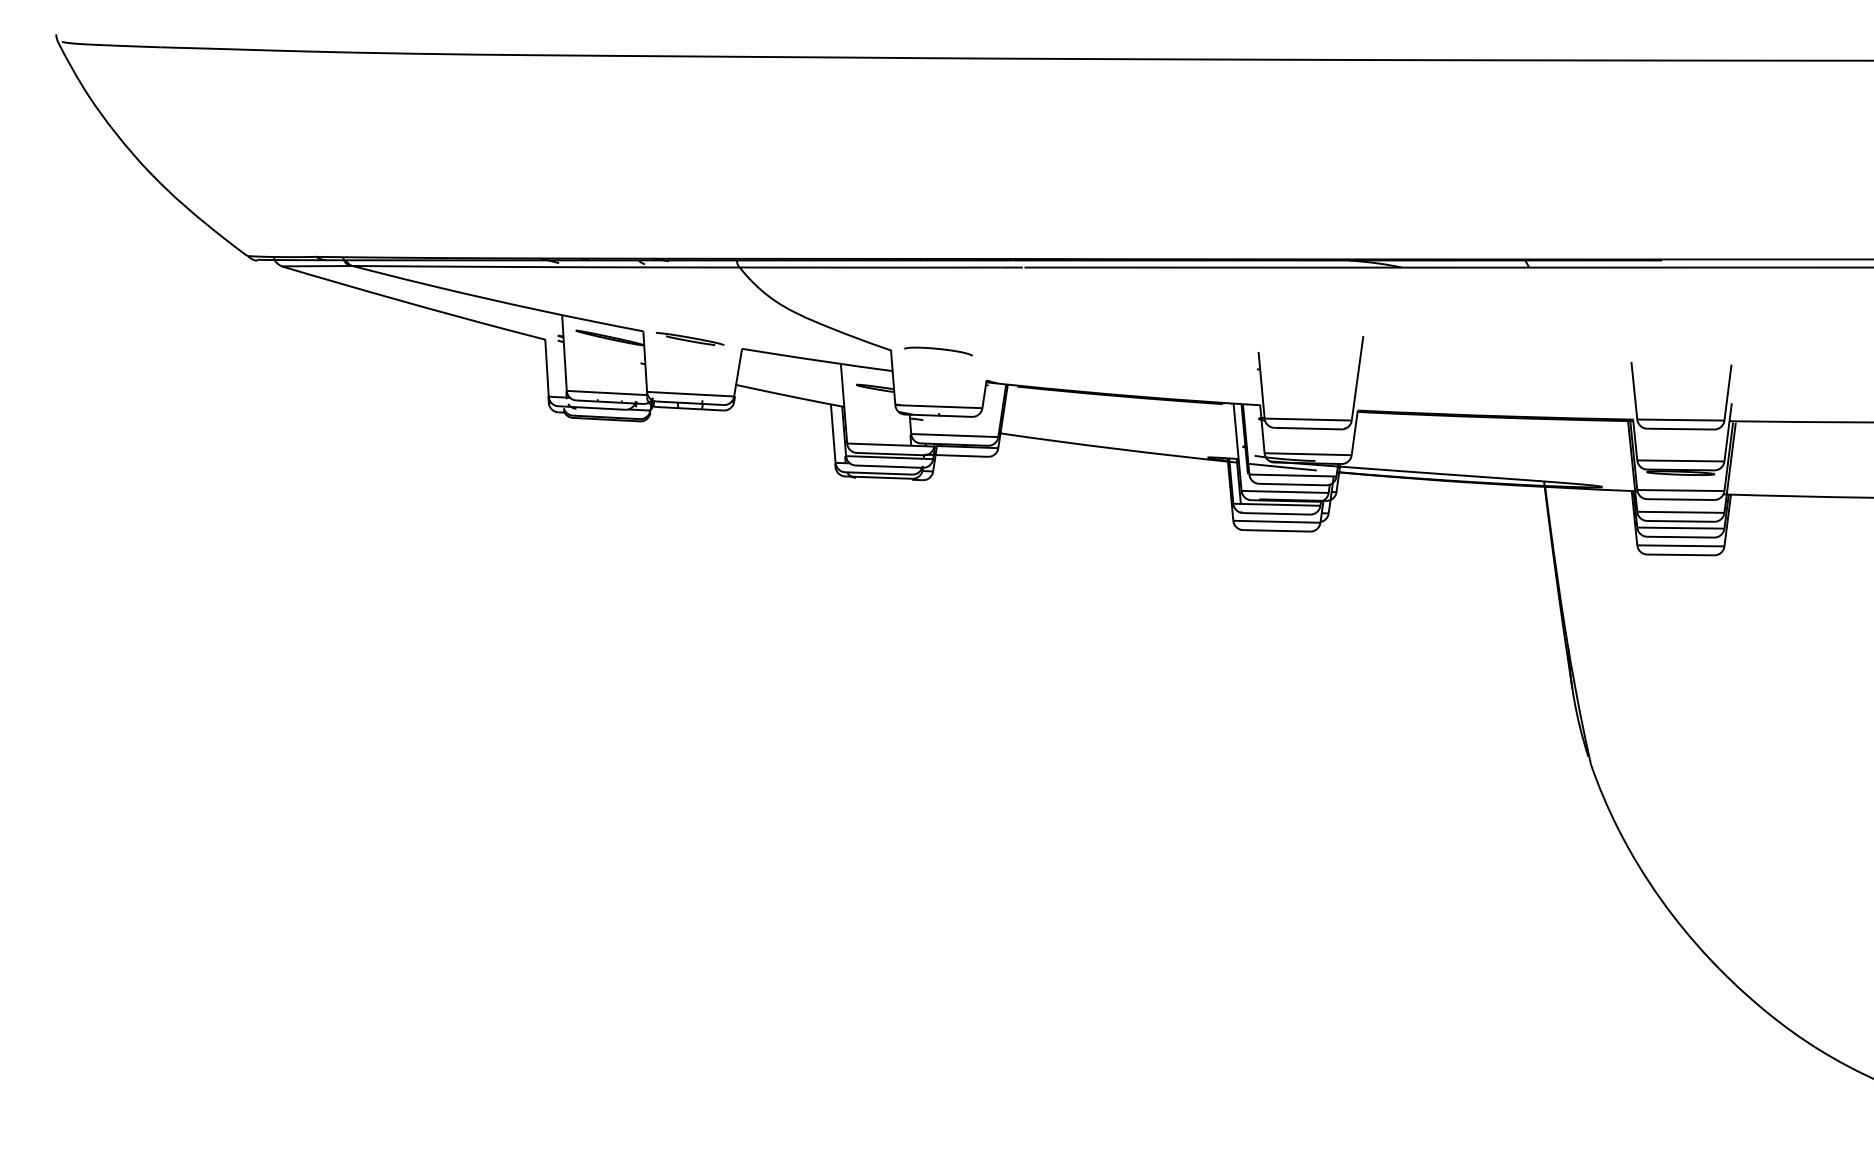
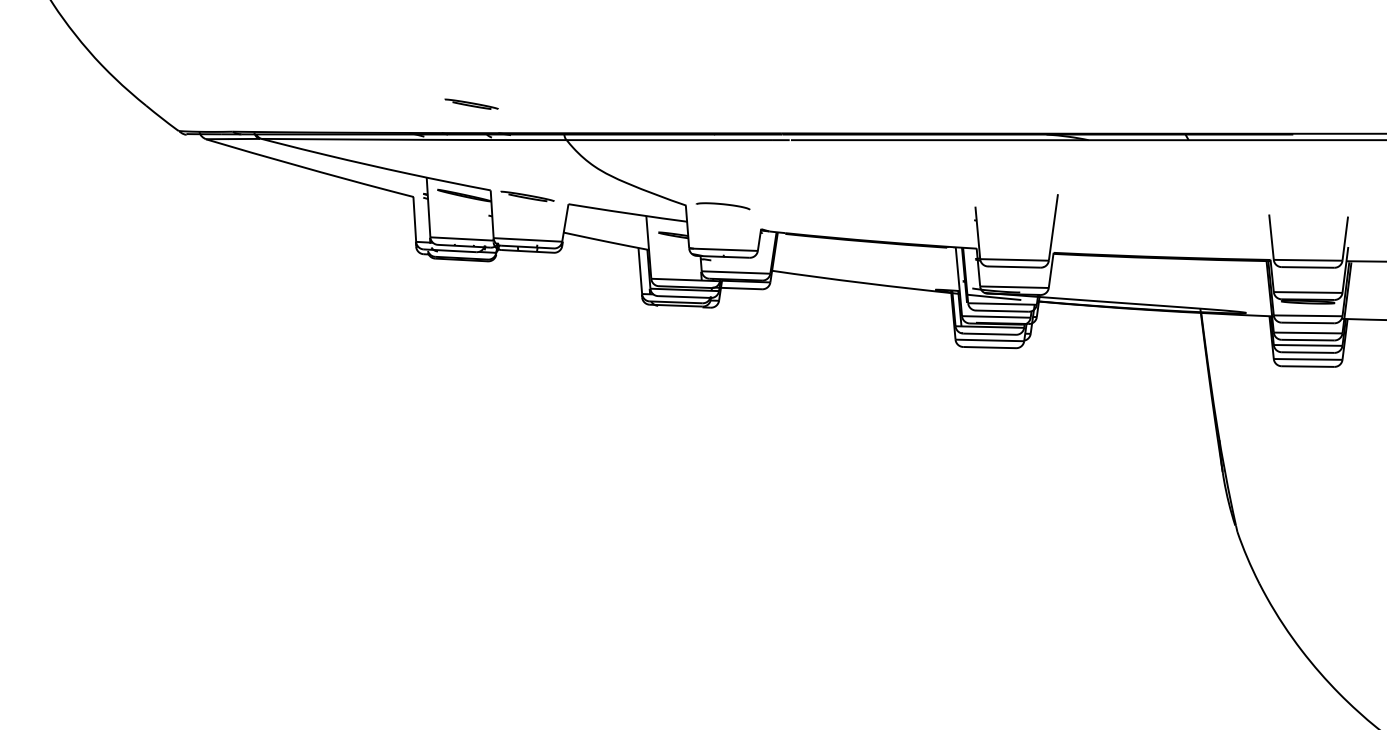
part: (618, 221) -> (471, 103), added

